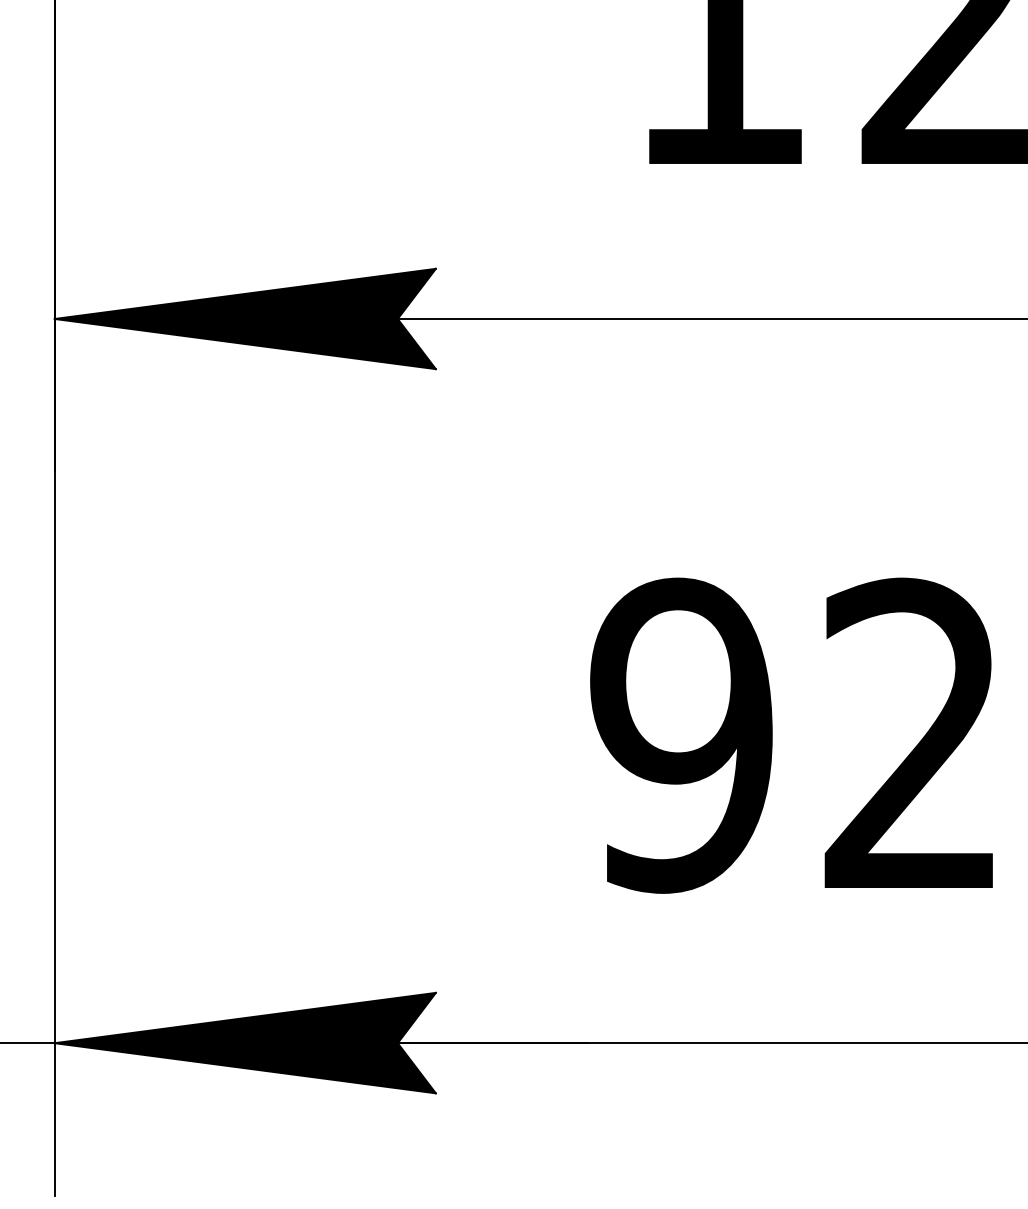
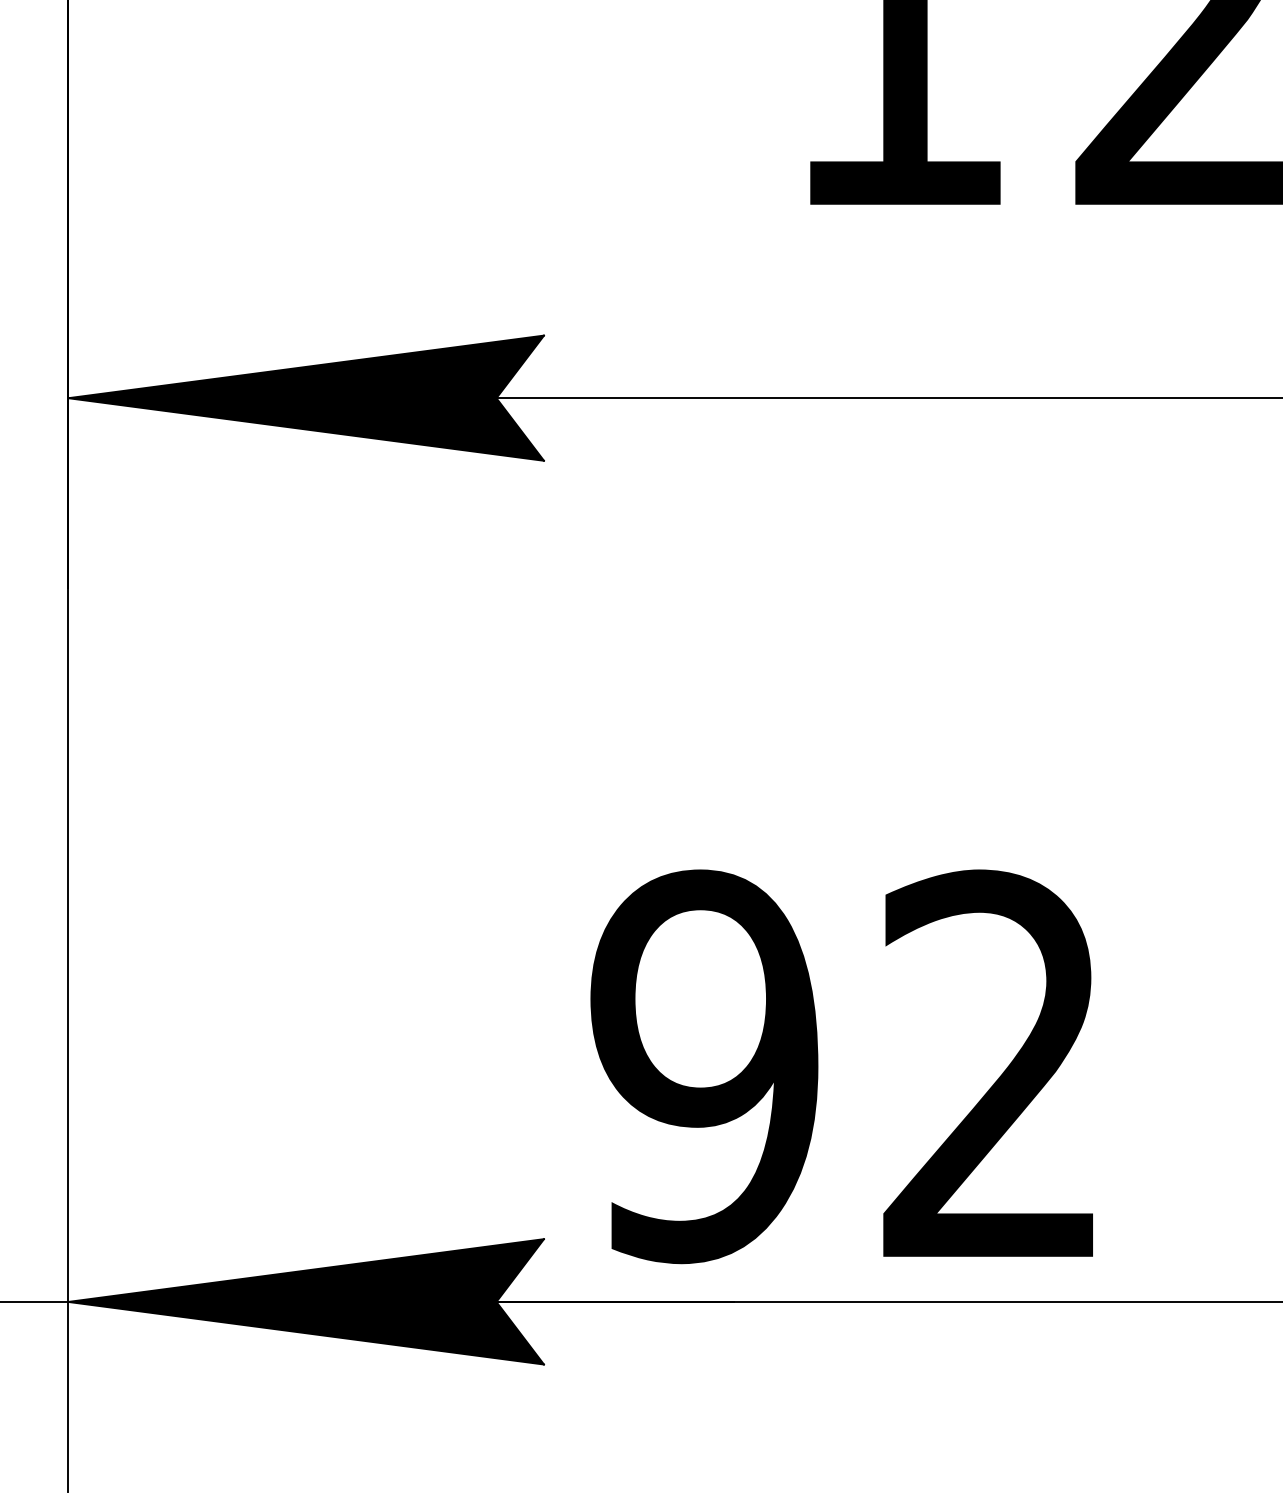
text: (791, 735) -> (841, 1066), moved

